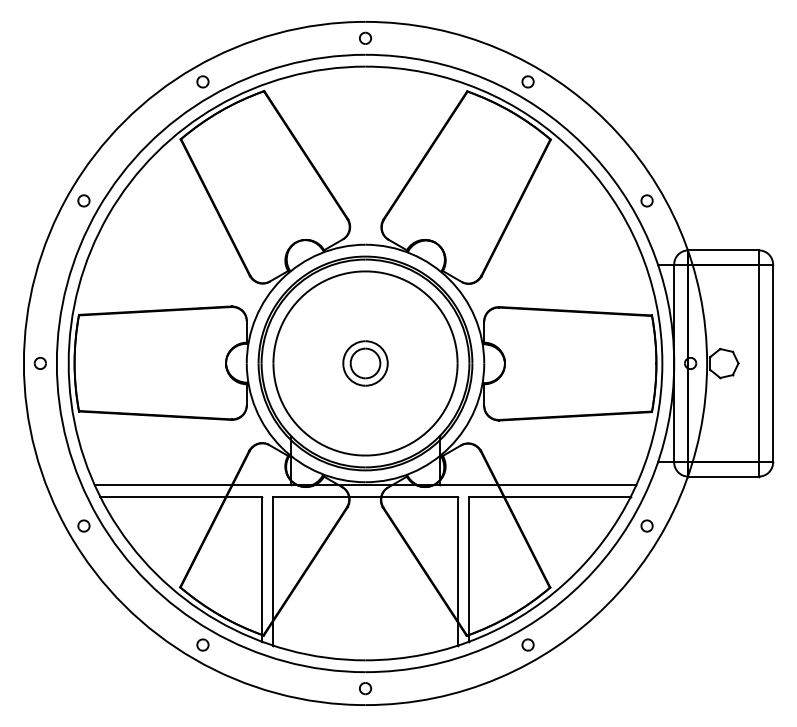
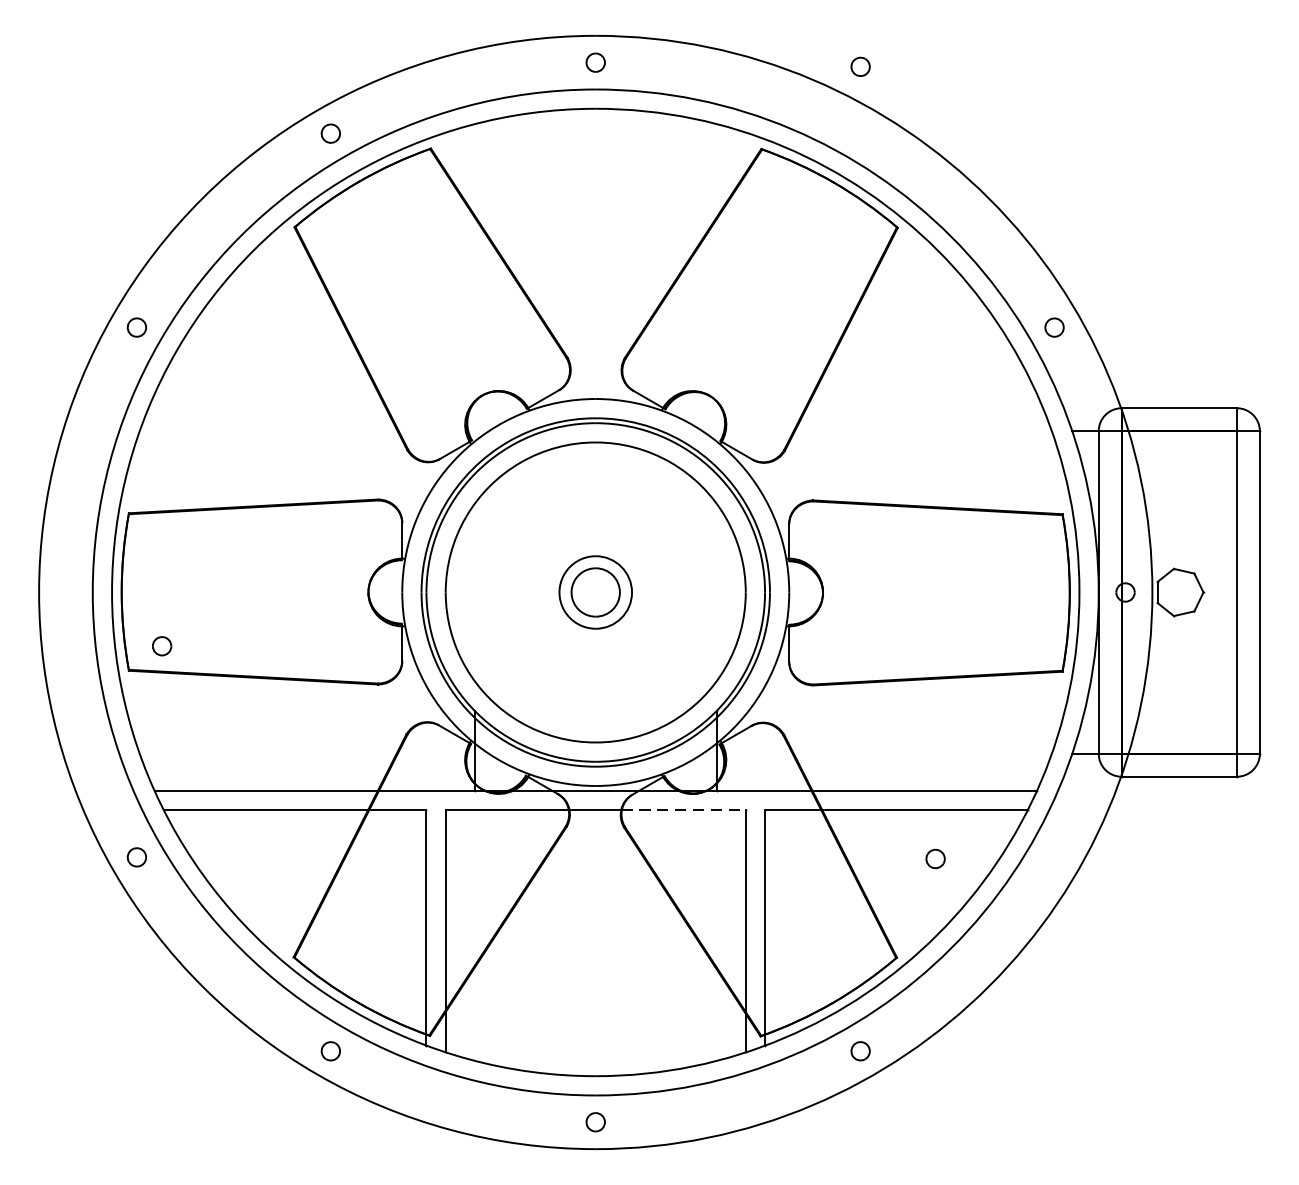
part: (527, 81) -> (859, 66), moved
part: (39, 363) -> (160, 646), moved
line: (419, 497) -> (683, 810), solid -> dashed
part: (646, 525) -> (934, 858), moved

